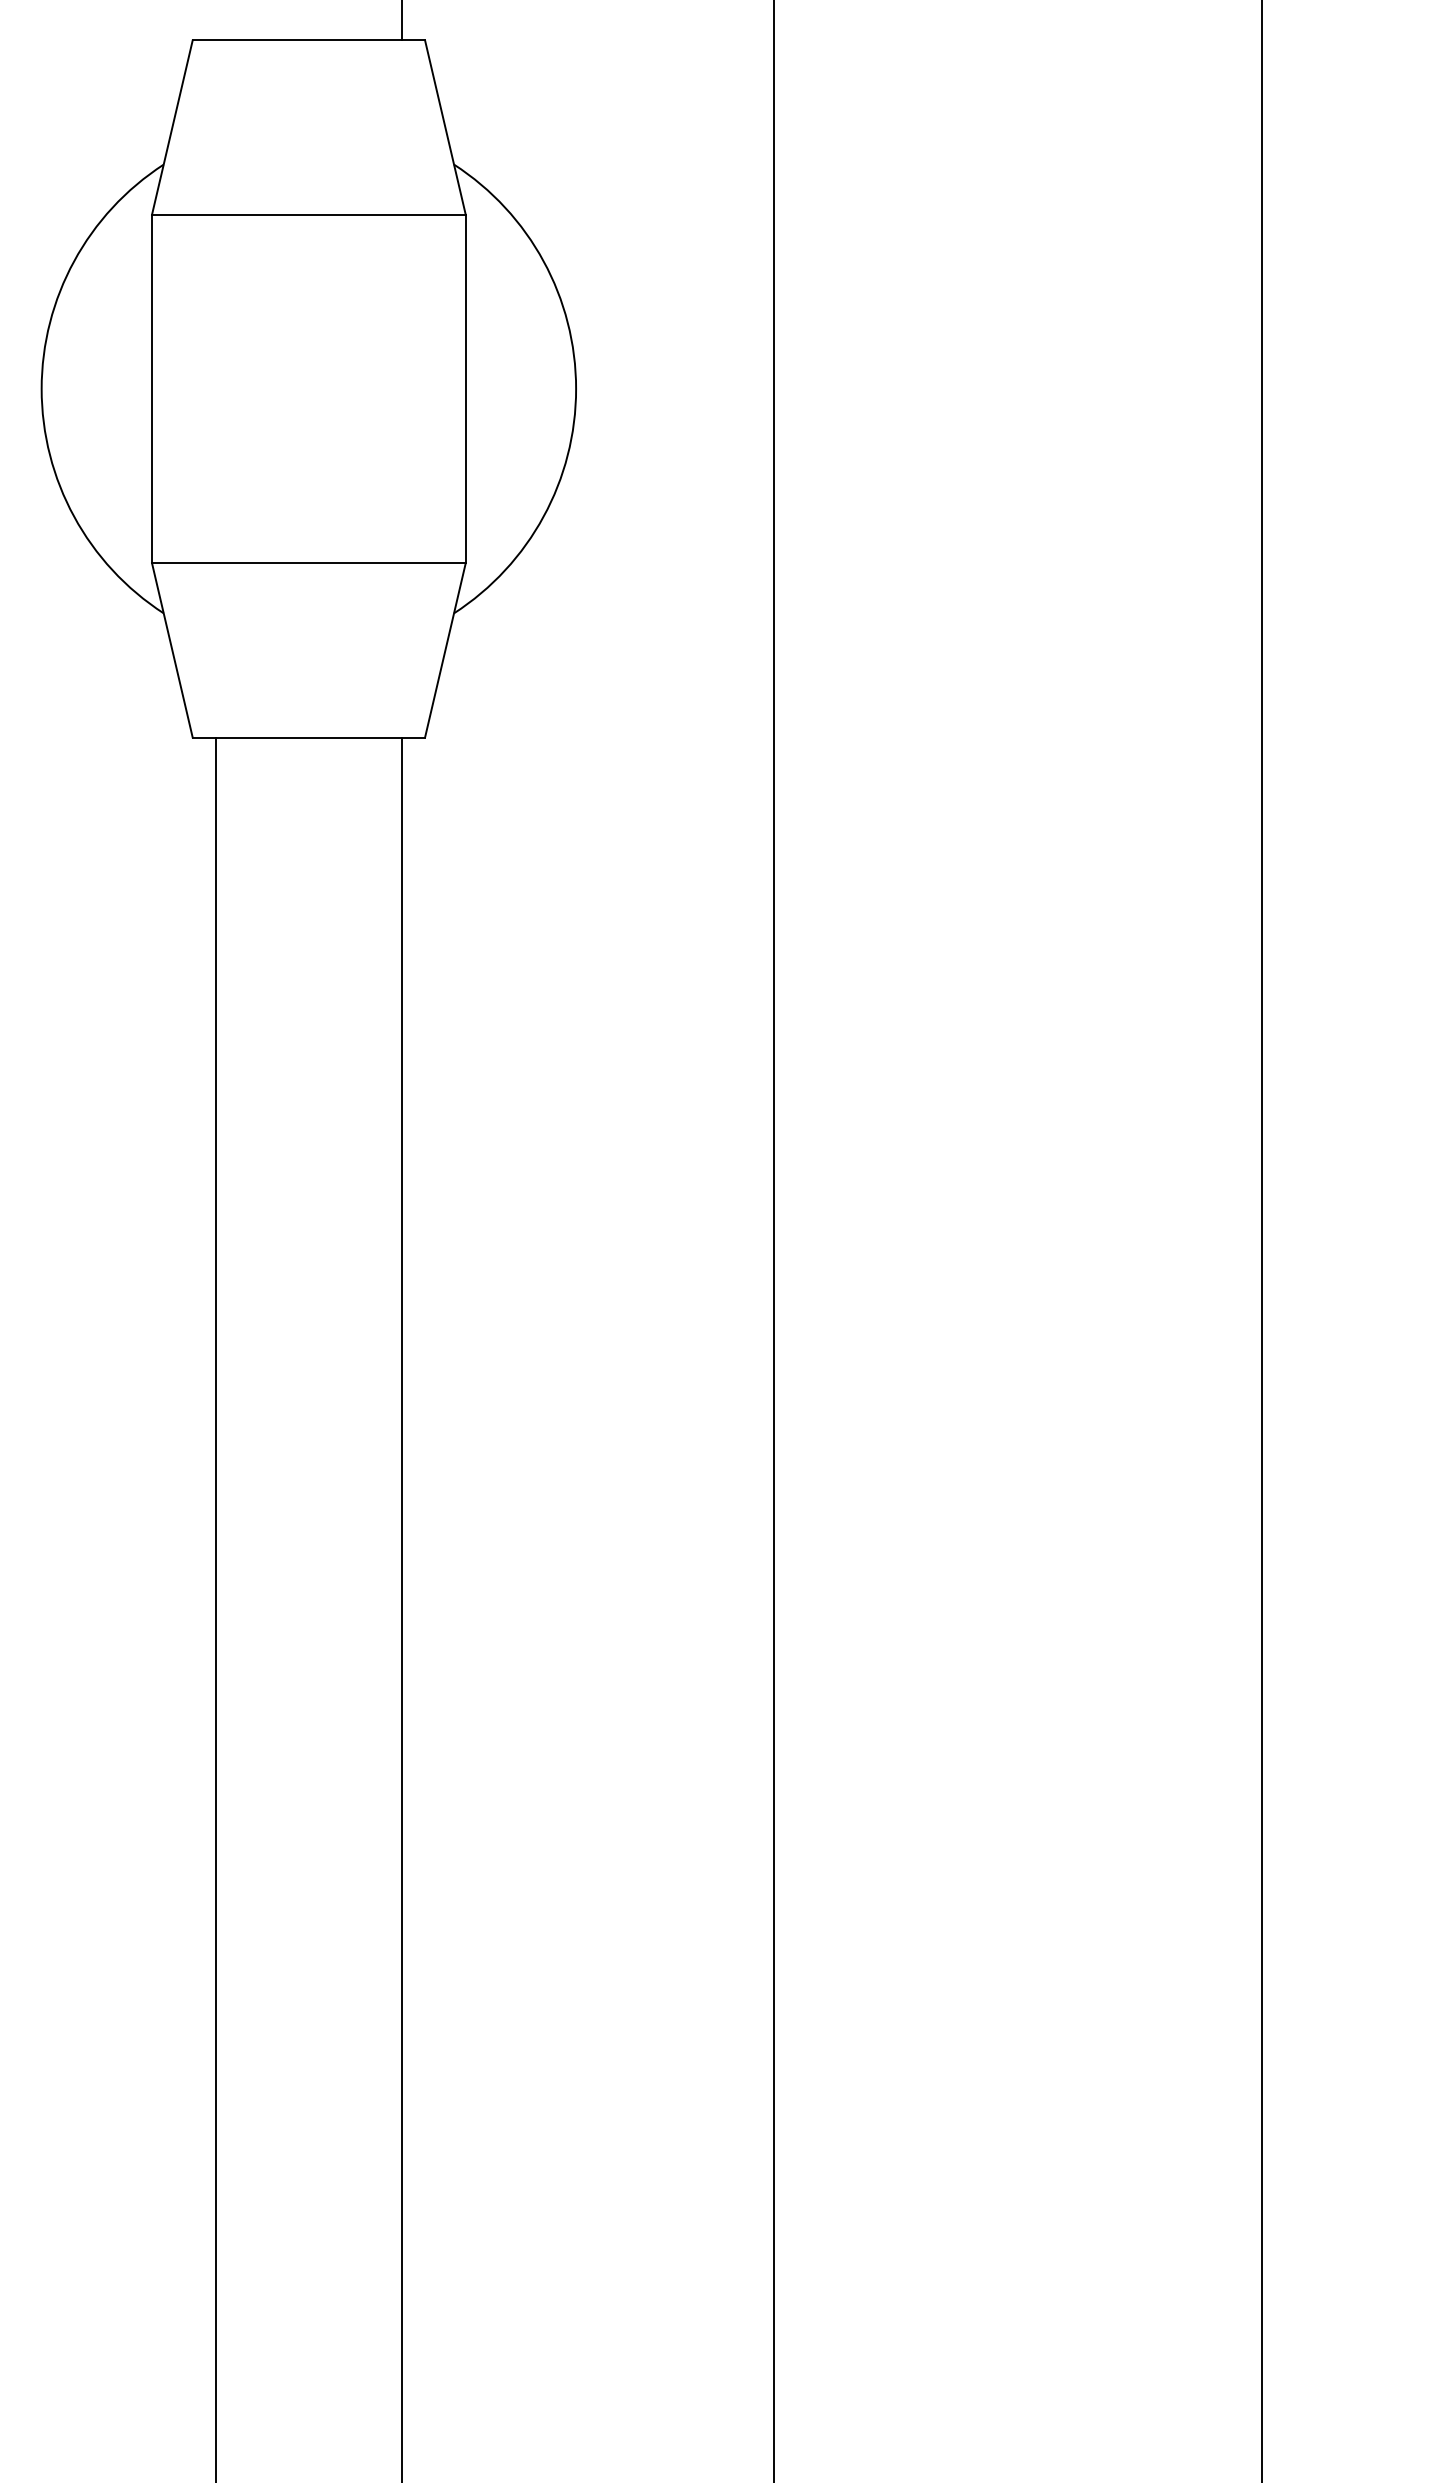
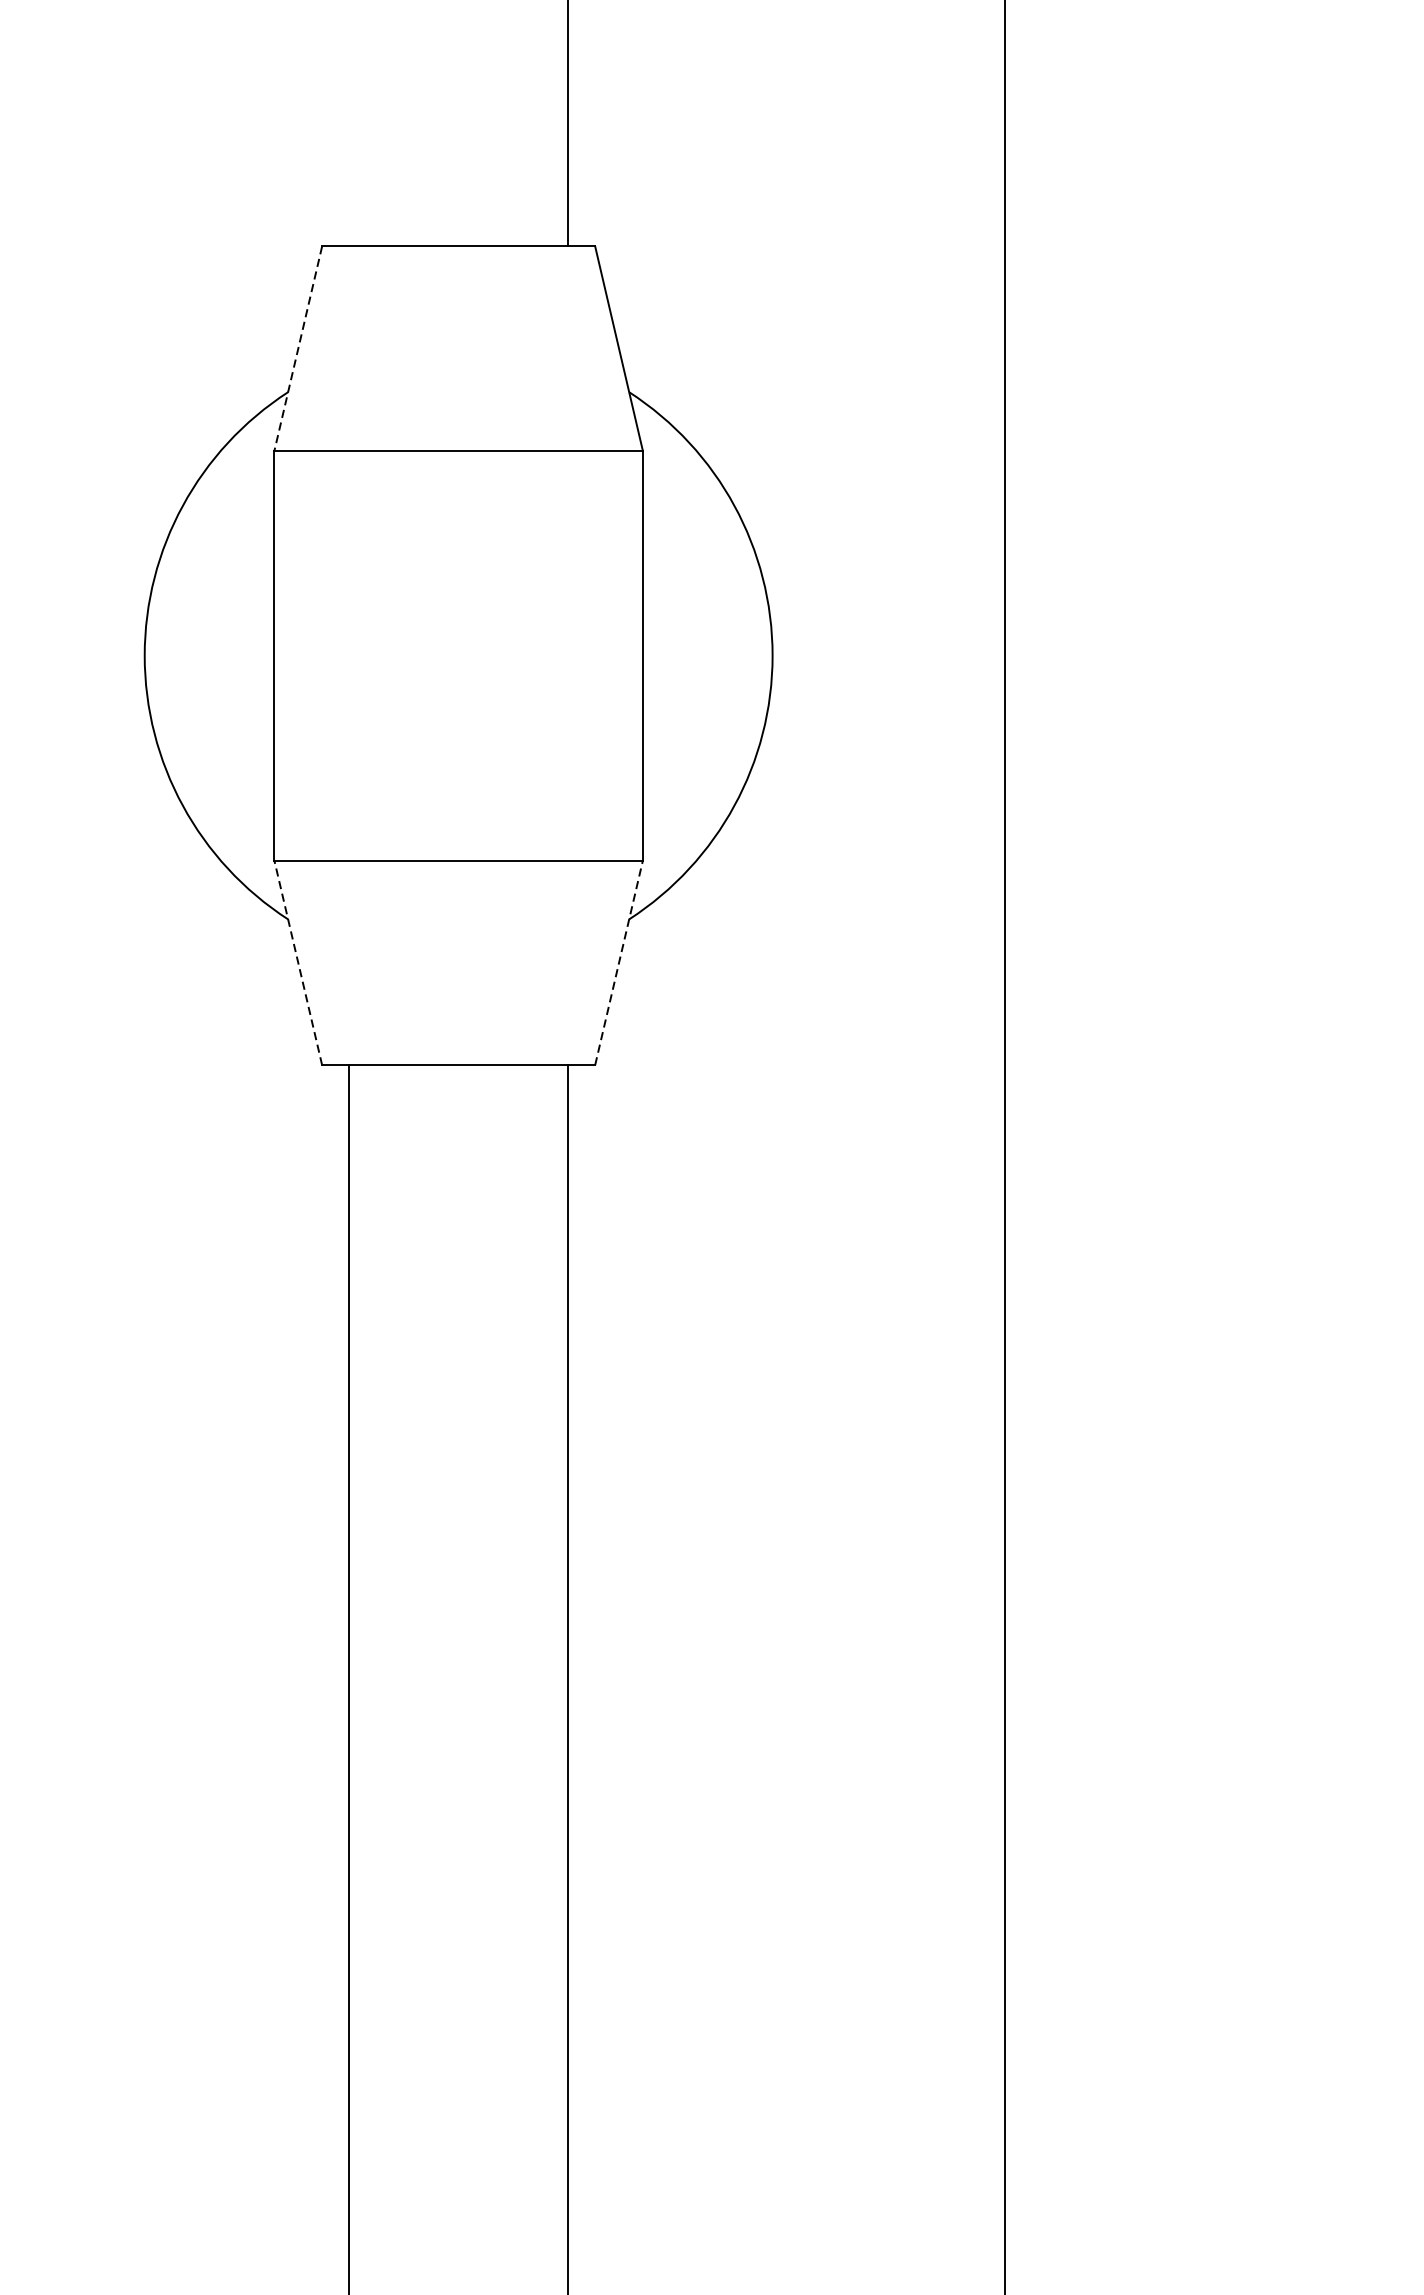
line: (172, 128) -> (298, 349), solid -> dashed
line: (172, 649) -> (298, 961), solid -> dashed
line: (445, 649) -> (619, 961), solid -> dashed

